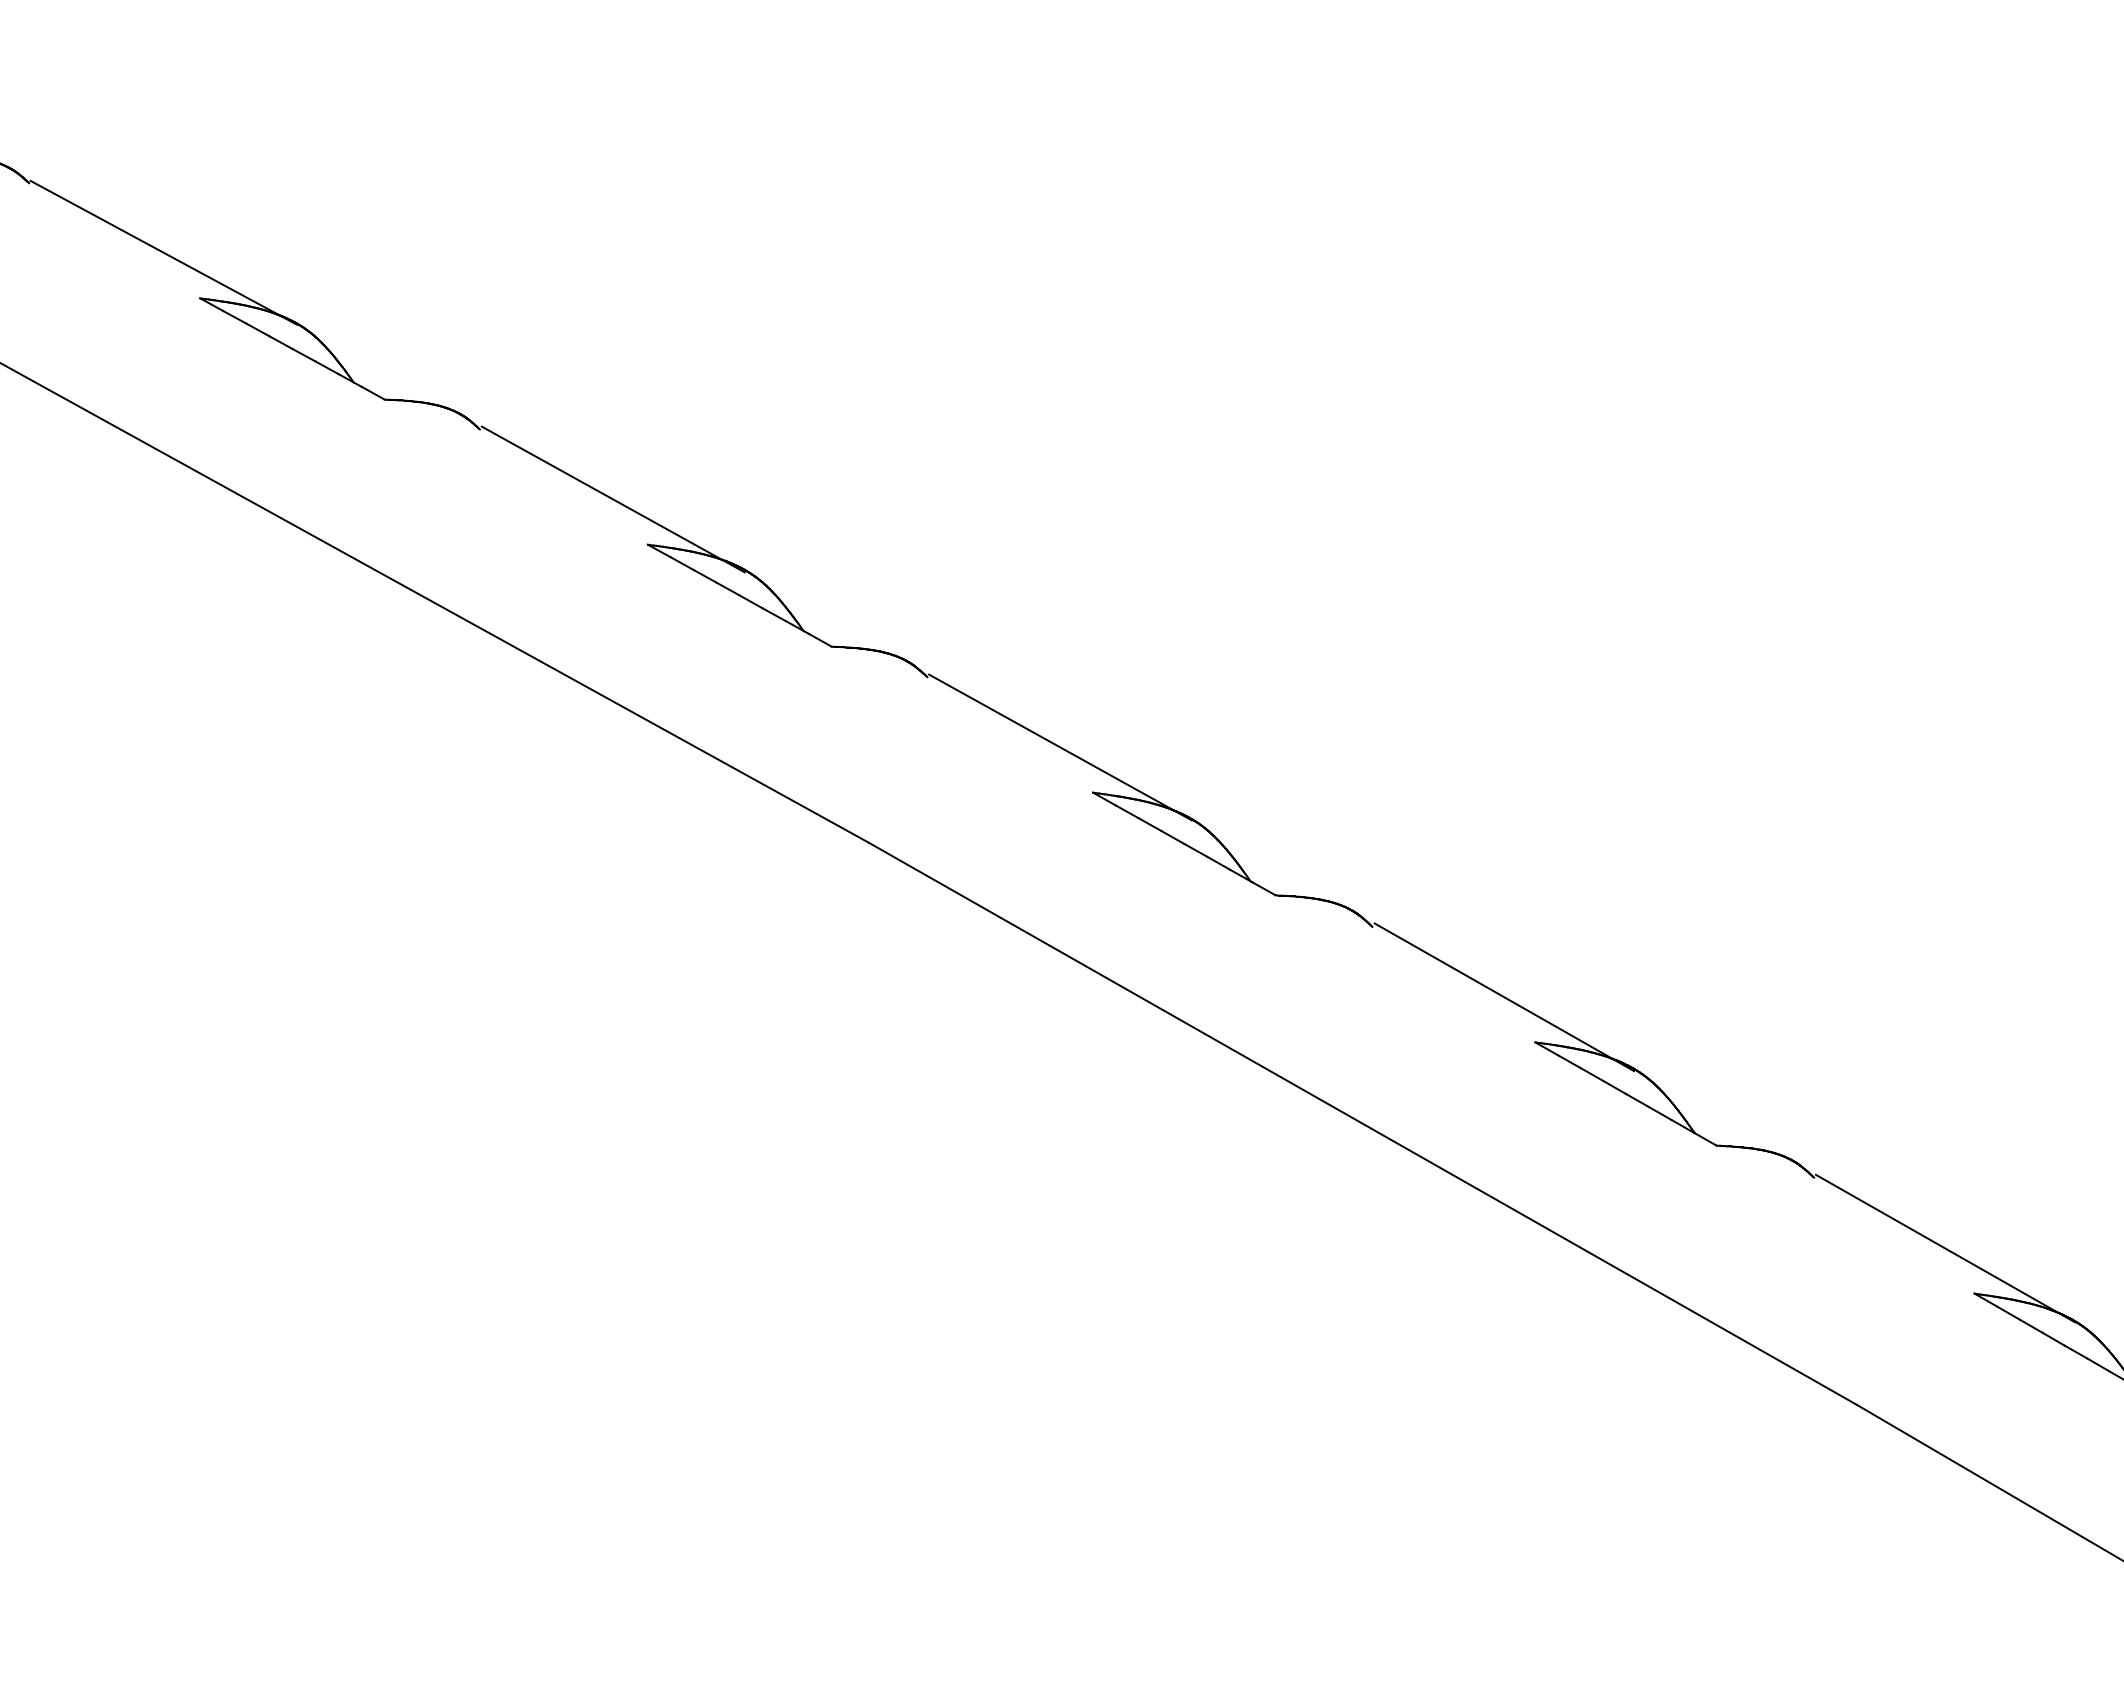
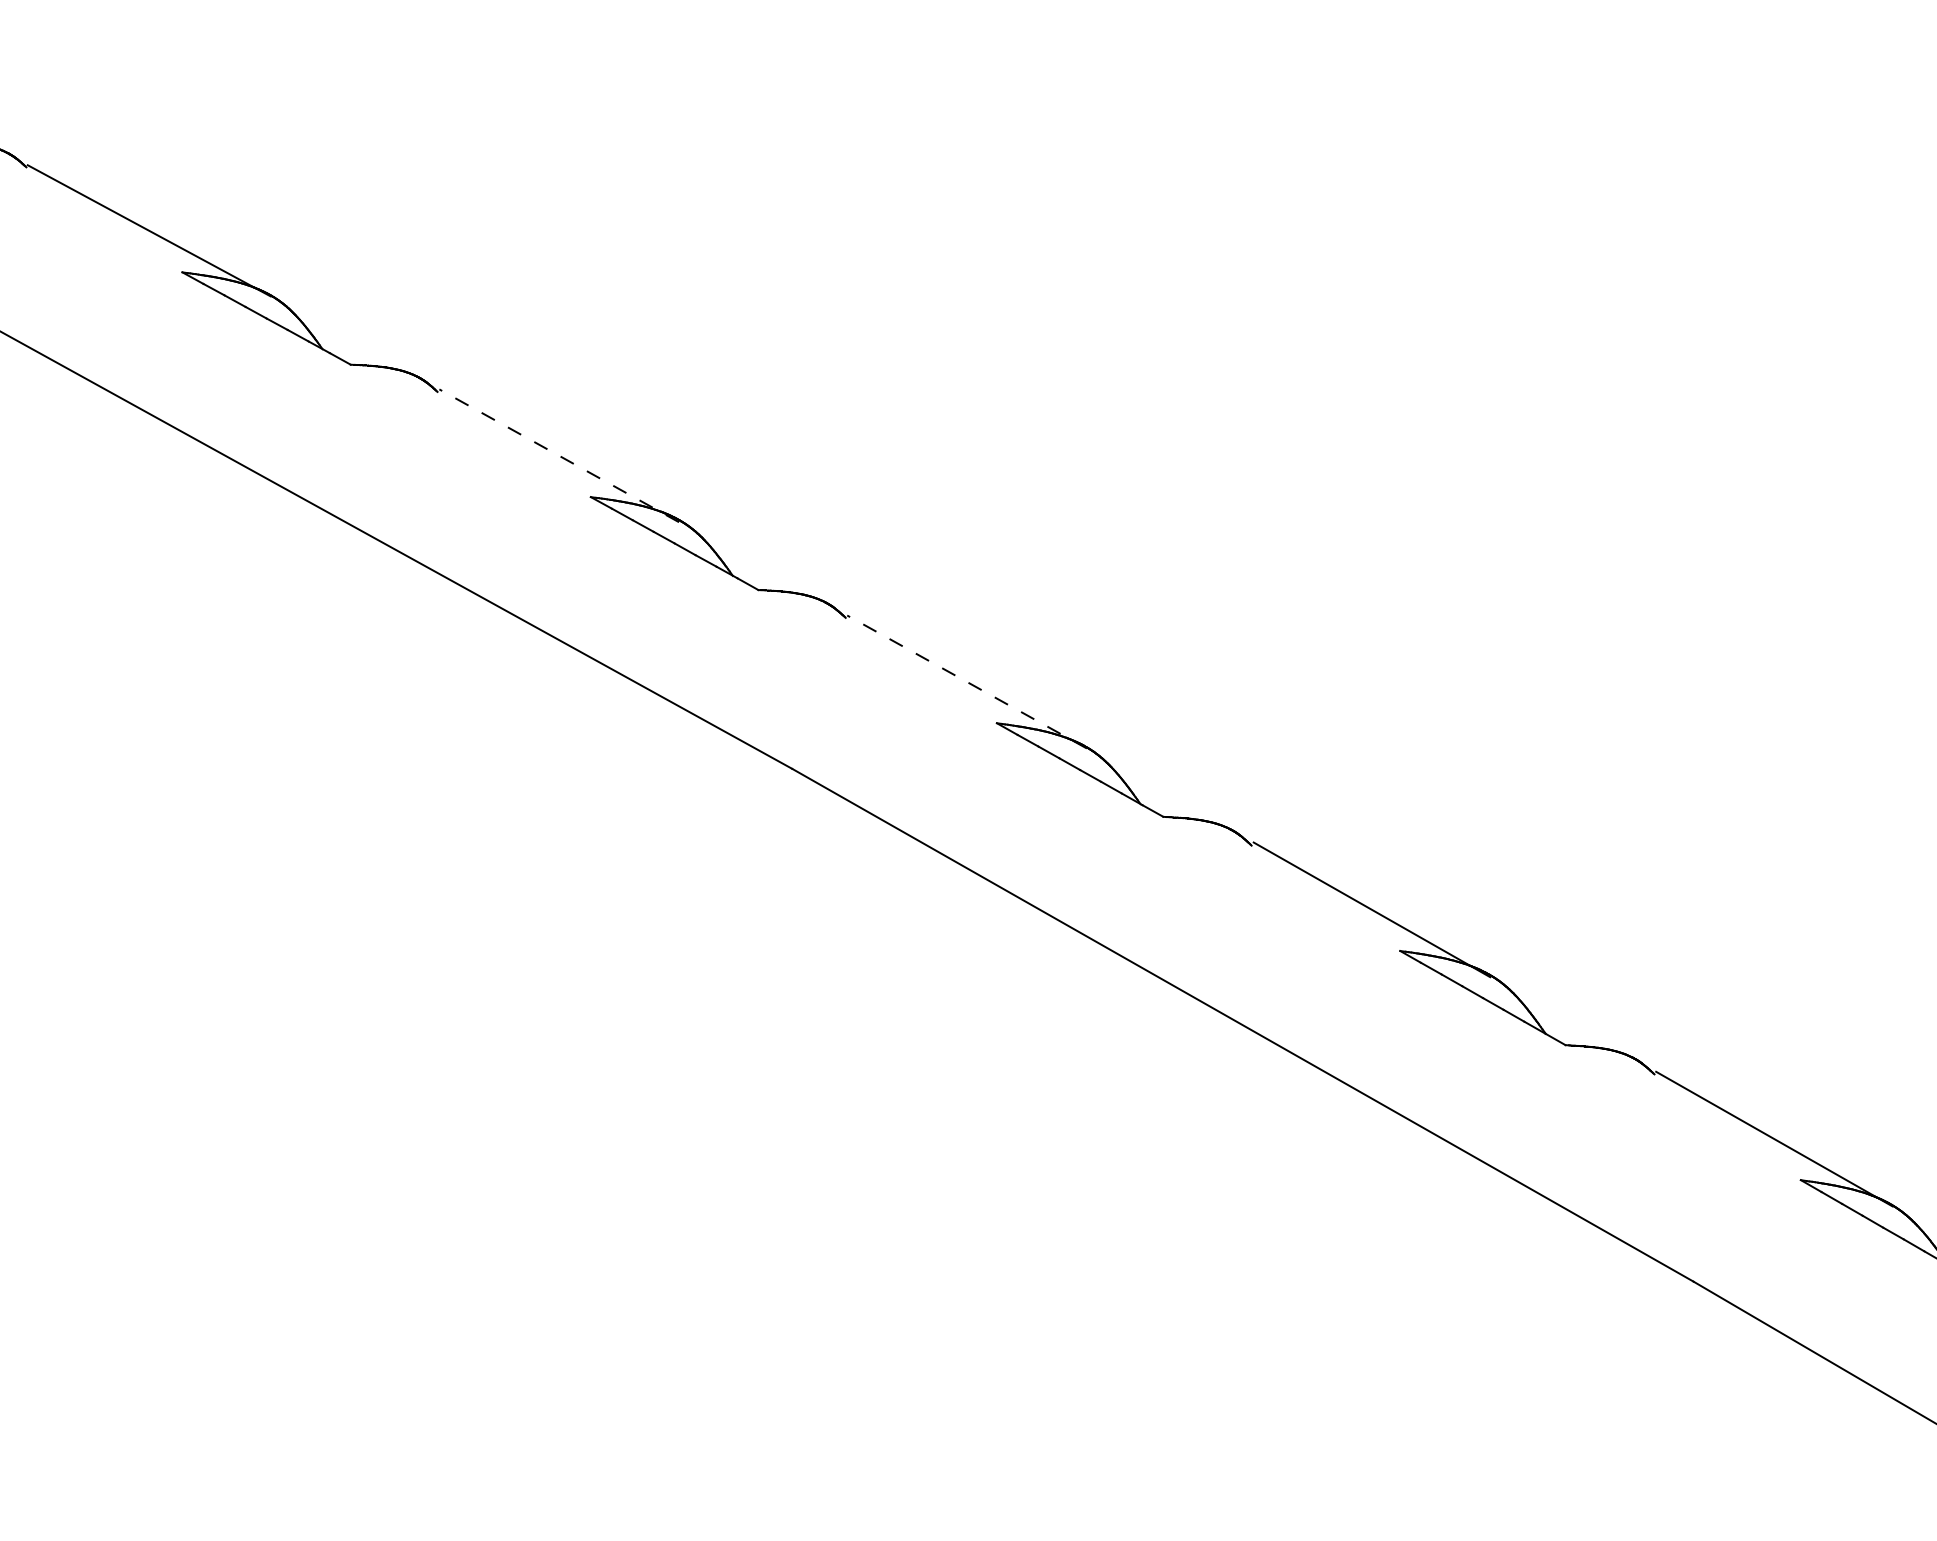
line: (612, 499) -> (558, 455), solid -> dashed
line: (1059, 747) -> (966, 682), solid -> dashed

